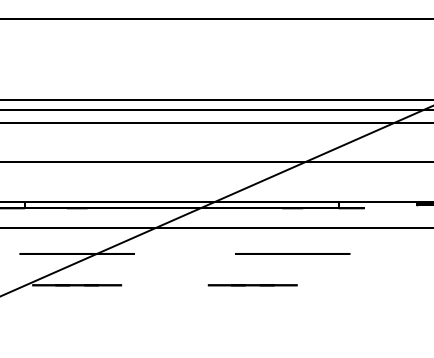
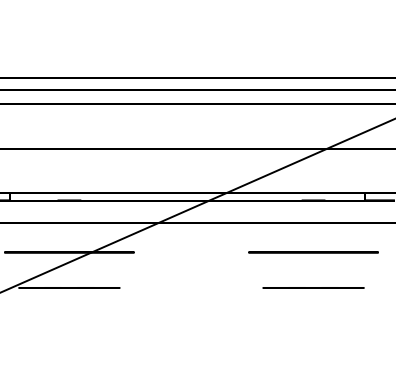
line: (252, 285) -> (313, 288), moved

